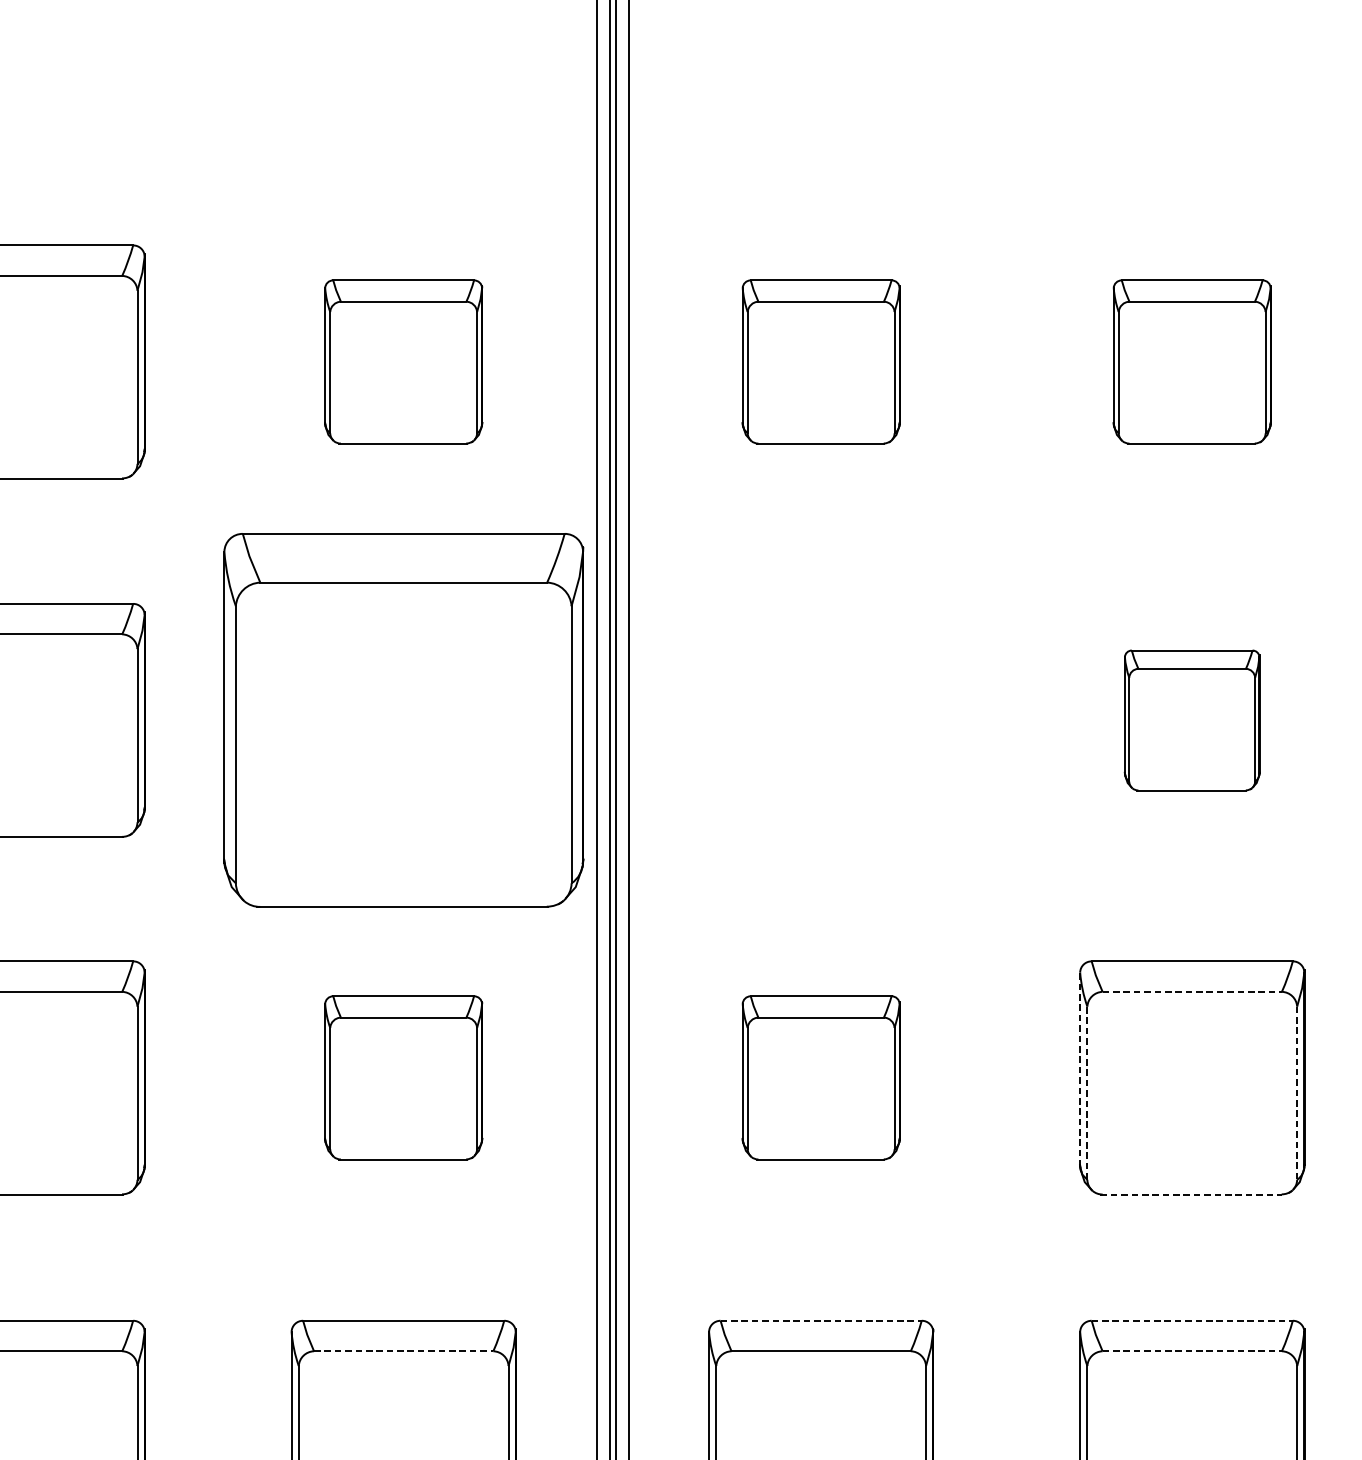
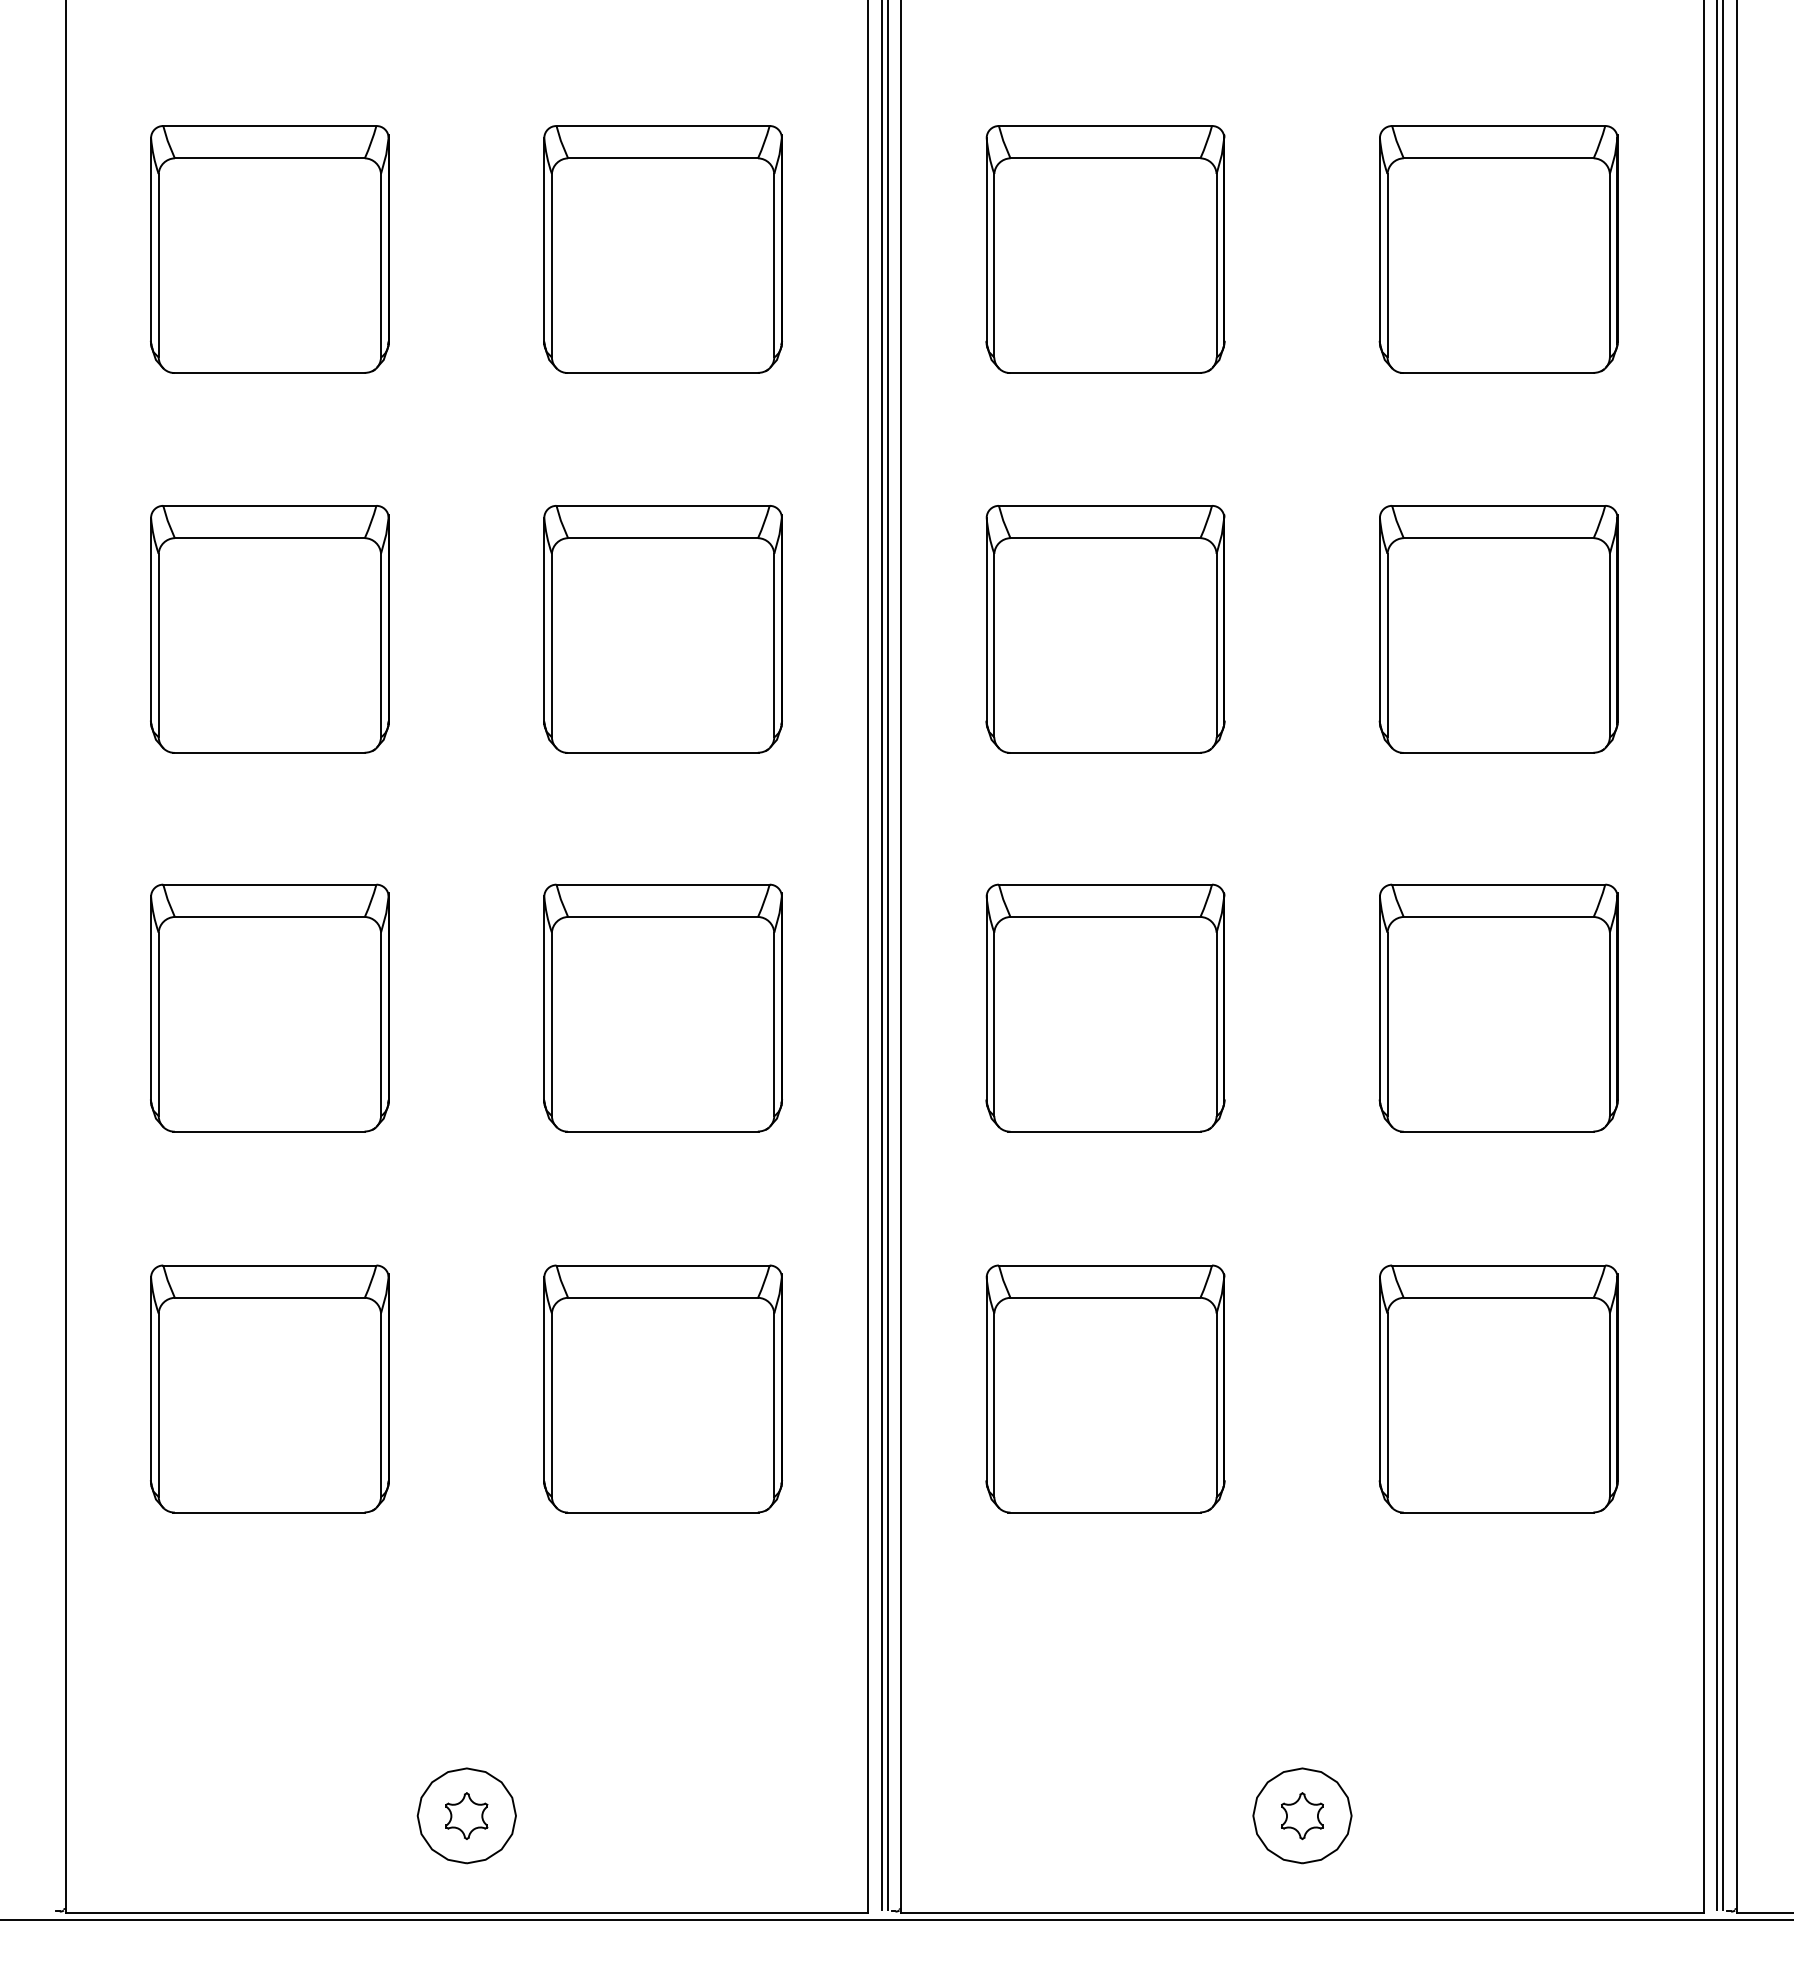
part: (403, 361) -> (662, 249), size x1.43
part: (821, 361) -> (1105, 249), size x1.43
part: (1192, 361) -> (1498, 249), size x1.43
part: (403, 720) -> (662, 629), size x0.62
part: (821, 720) -> (1105, 629), added
part: (1192, 720) -> (1498, 629), size x1.67
line: (1192, 991) -> (1498, 916), dashed -> solid
line: (1079, 1069) -> (1379, 999), dashed -> solid
part: (403, 1077) -> (662, 1007), size x1.43
part: (821, 1077) -> (1105, 1007), size x1.43
line: (1087, 1093) -> (1387, 1024), dashed -> solid
line: (1296, 1093) -> (1609, 1024), dashed -> solid
line: (1192, 1194) -> (1498, 1131), dashed -> solid
line: (821, 1320) -> (1105, 1265), dashed -> solid
line: (1192, 1320) -> (1498, 1265), dashed -> solid
line: (404, 1350) -> (663, 1297), dashed -> solid
line: (1192, 1350) -> (1498, 1297), dashed -> solid

